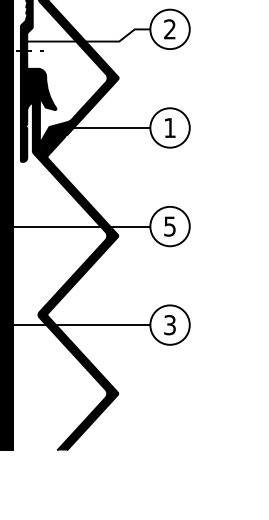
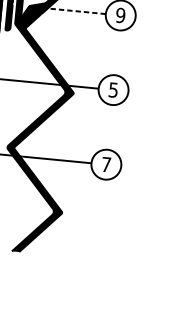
line: (113, 127) -> (77, 11), solid -> dashed
text: (170, 127) -> (121, 15), 1 -> 9
text: (169, 325) -> (105, 164), 3 -> 7

